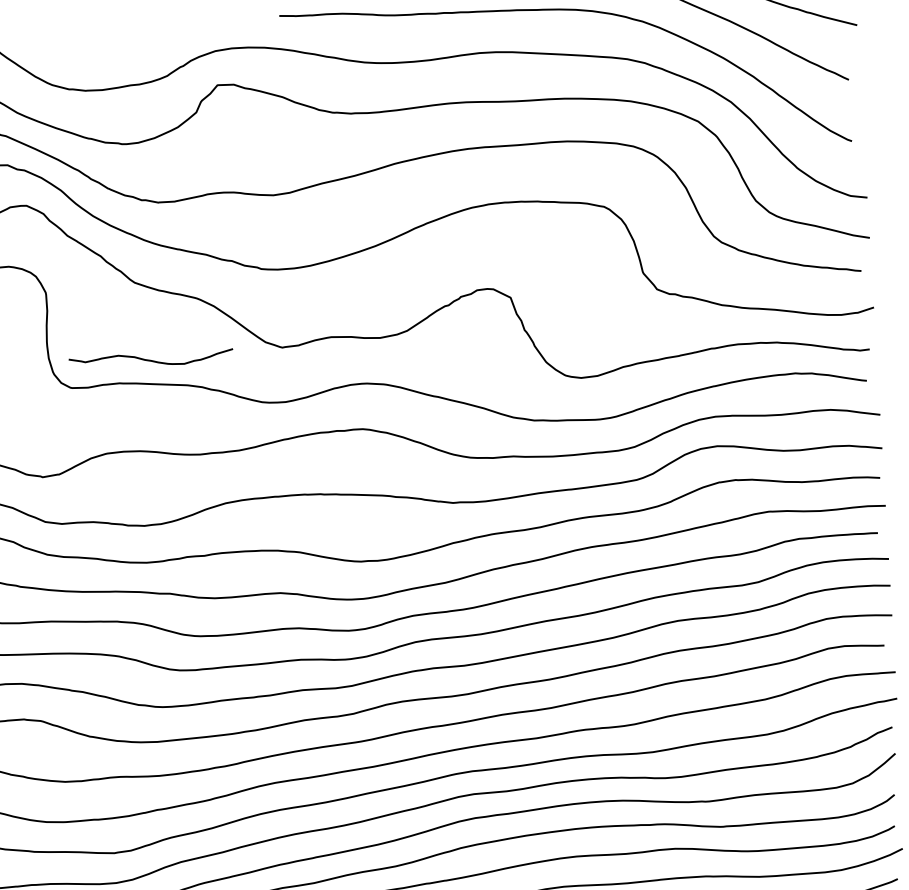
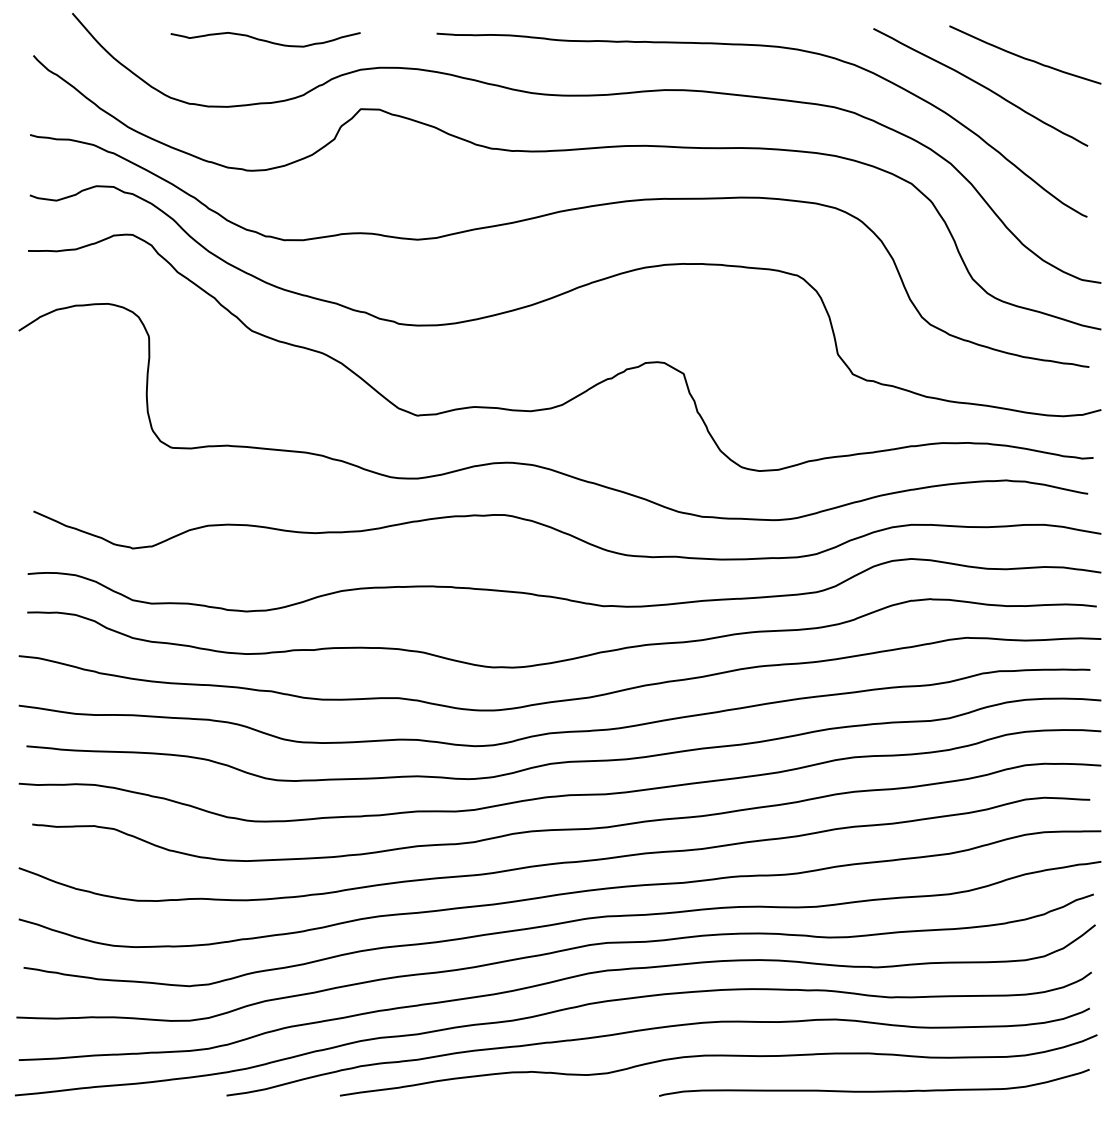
curve: (150, 359) -> (264, 39), moved

